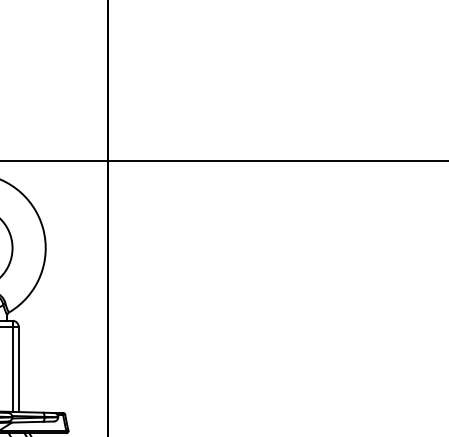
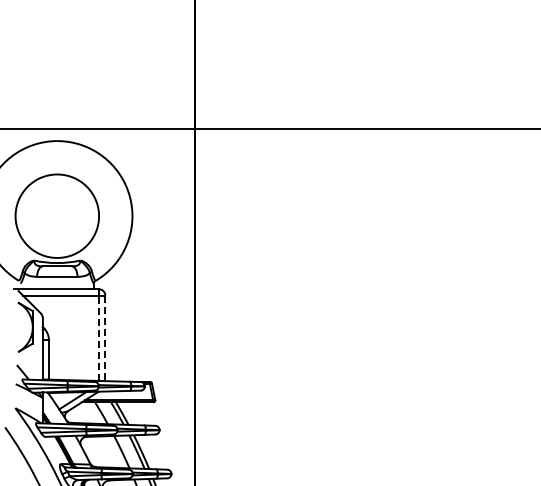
line: (12, 369) -> (99, 338), solid -> dashed
line: (18, 369) -> (105, 338), solid -> dashed

